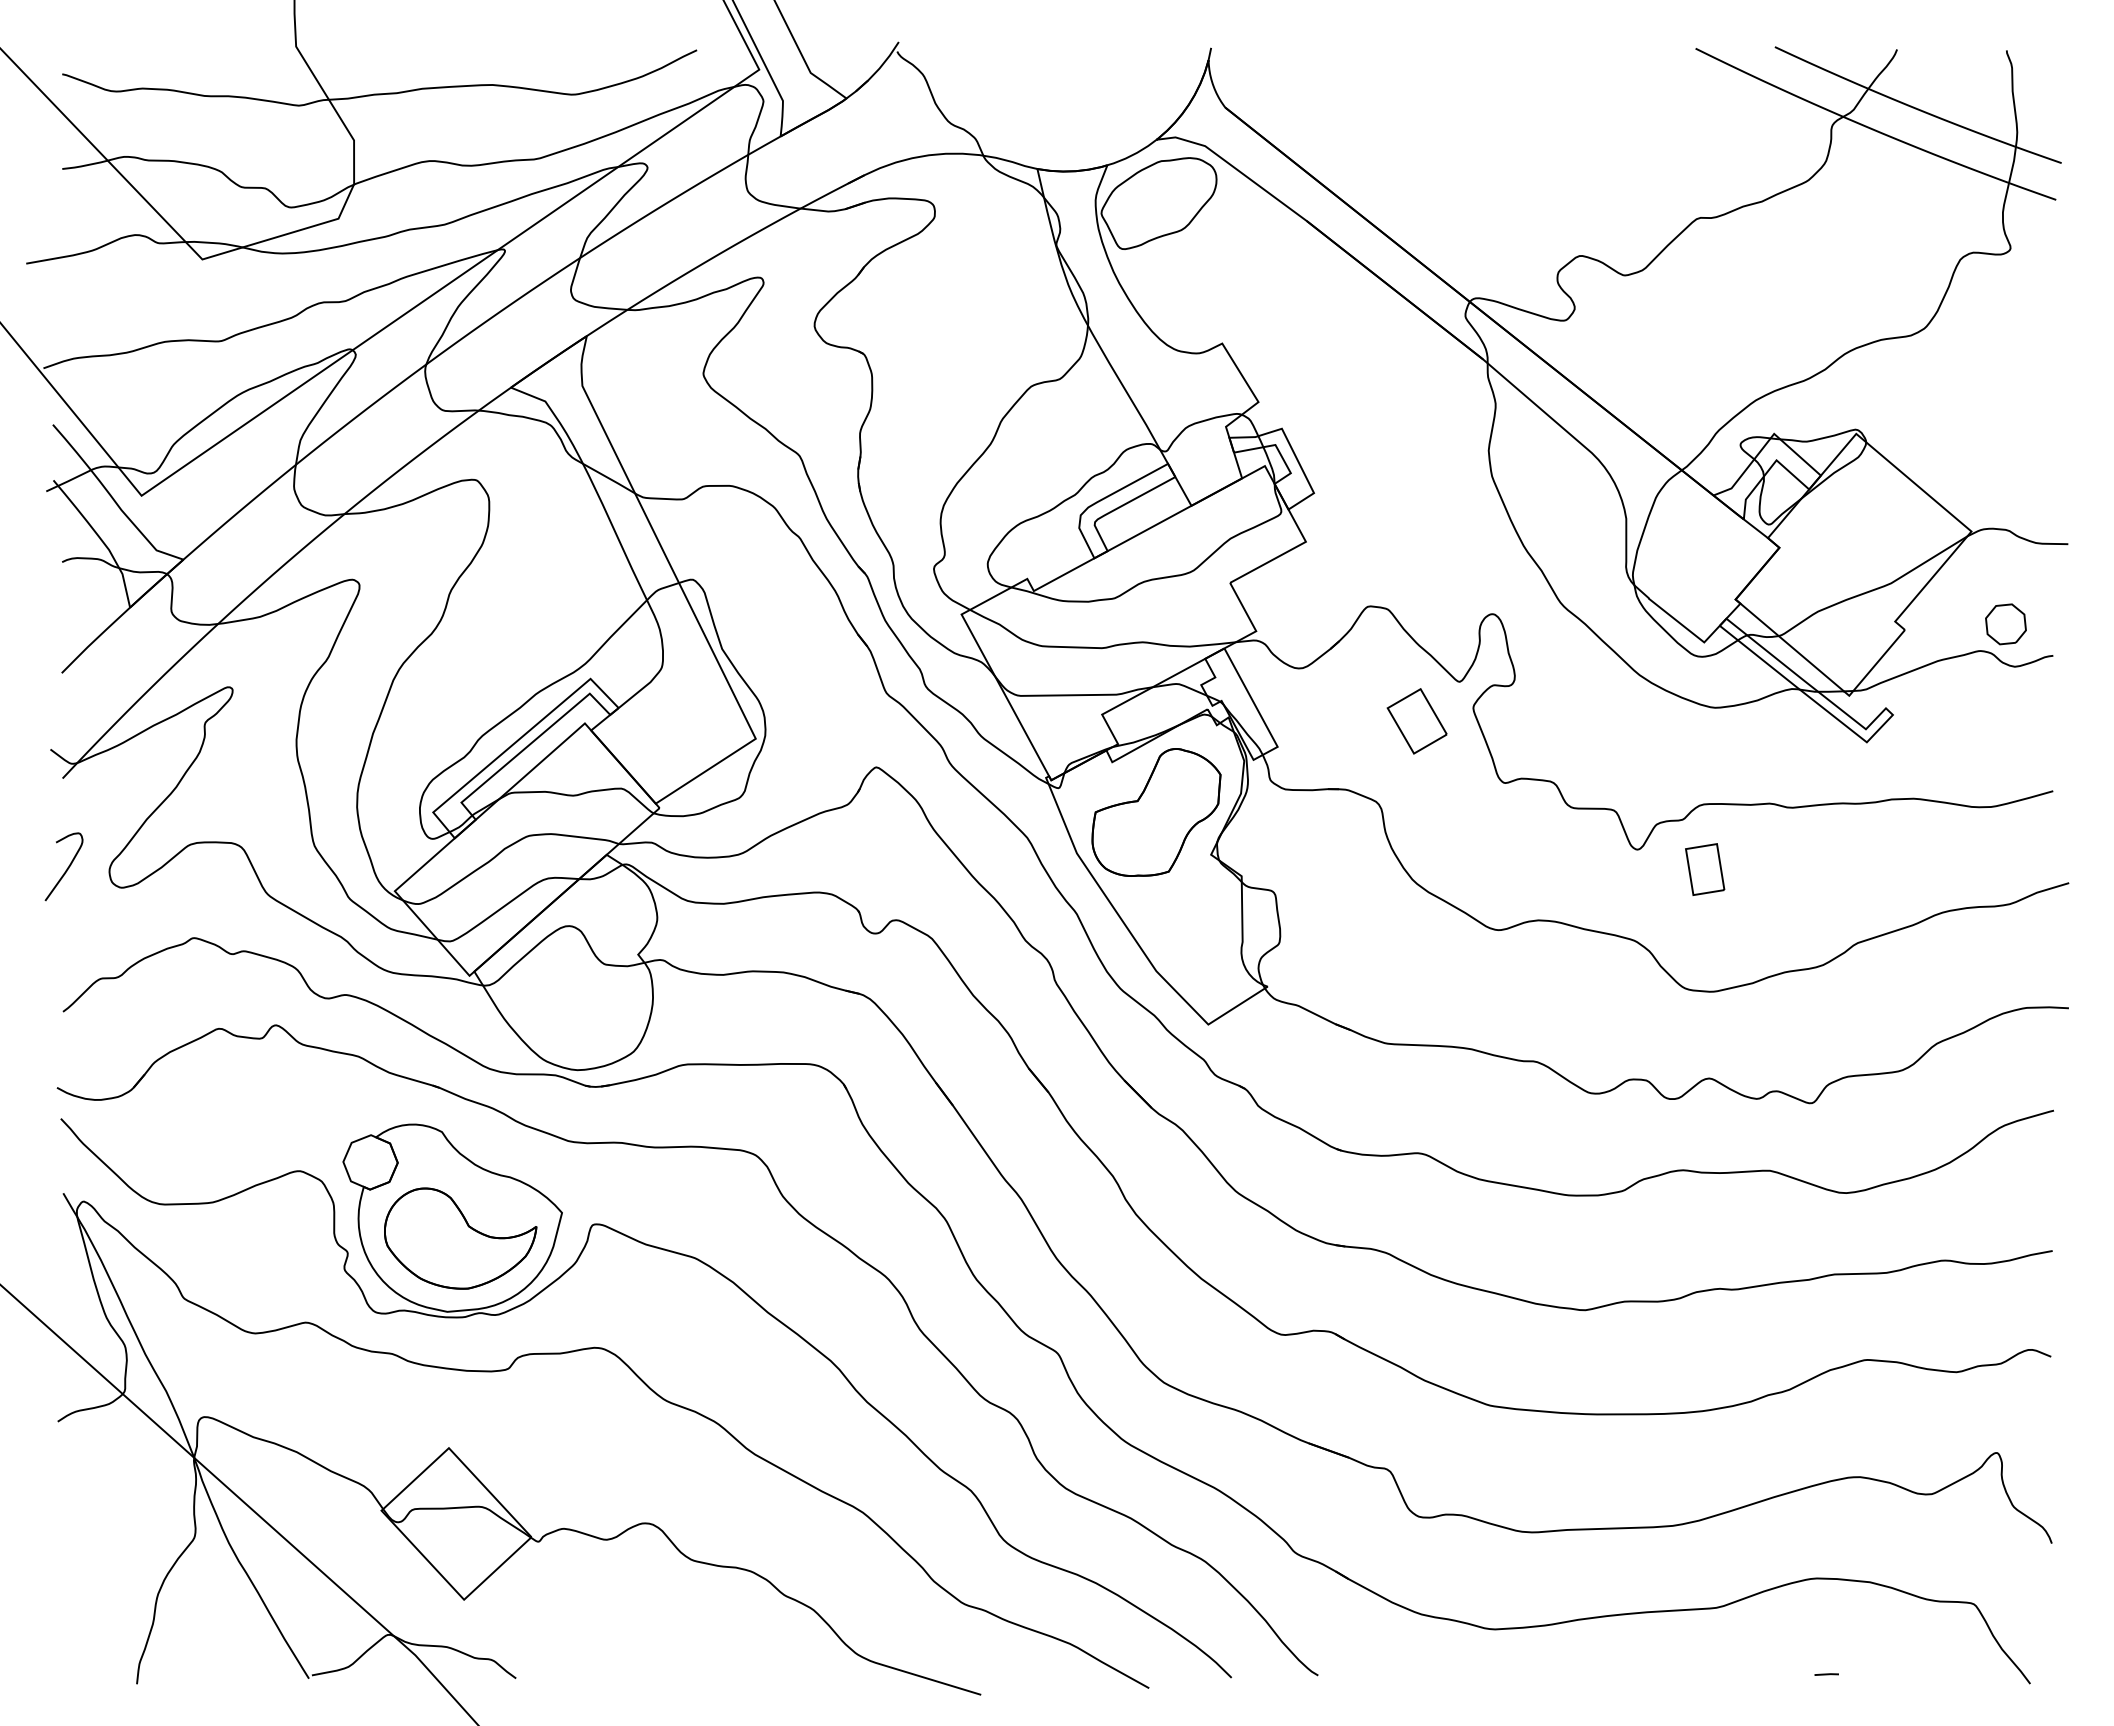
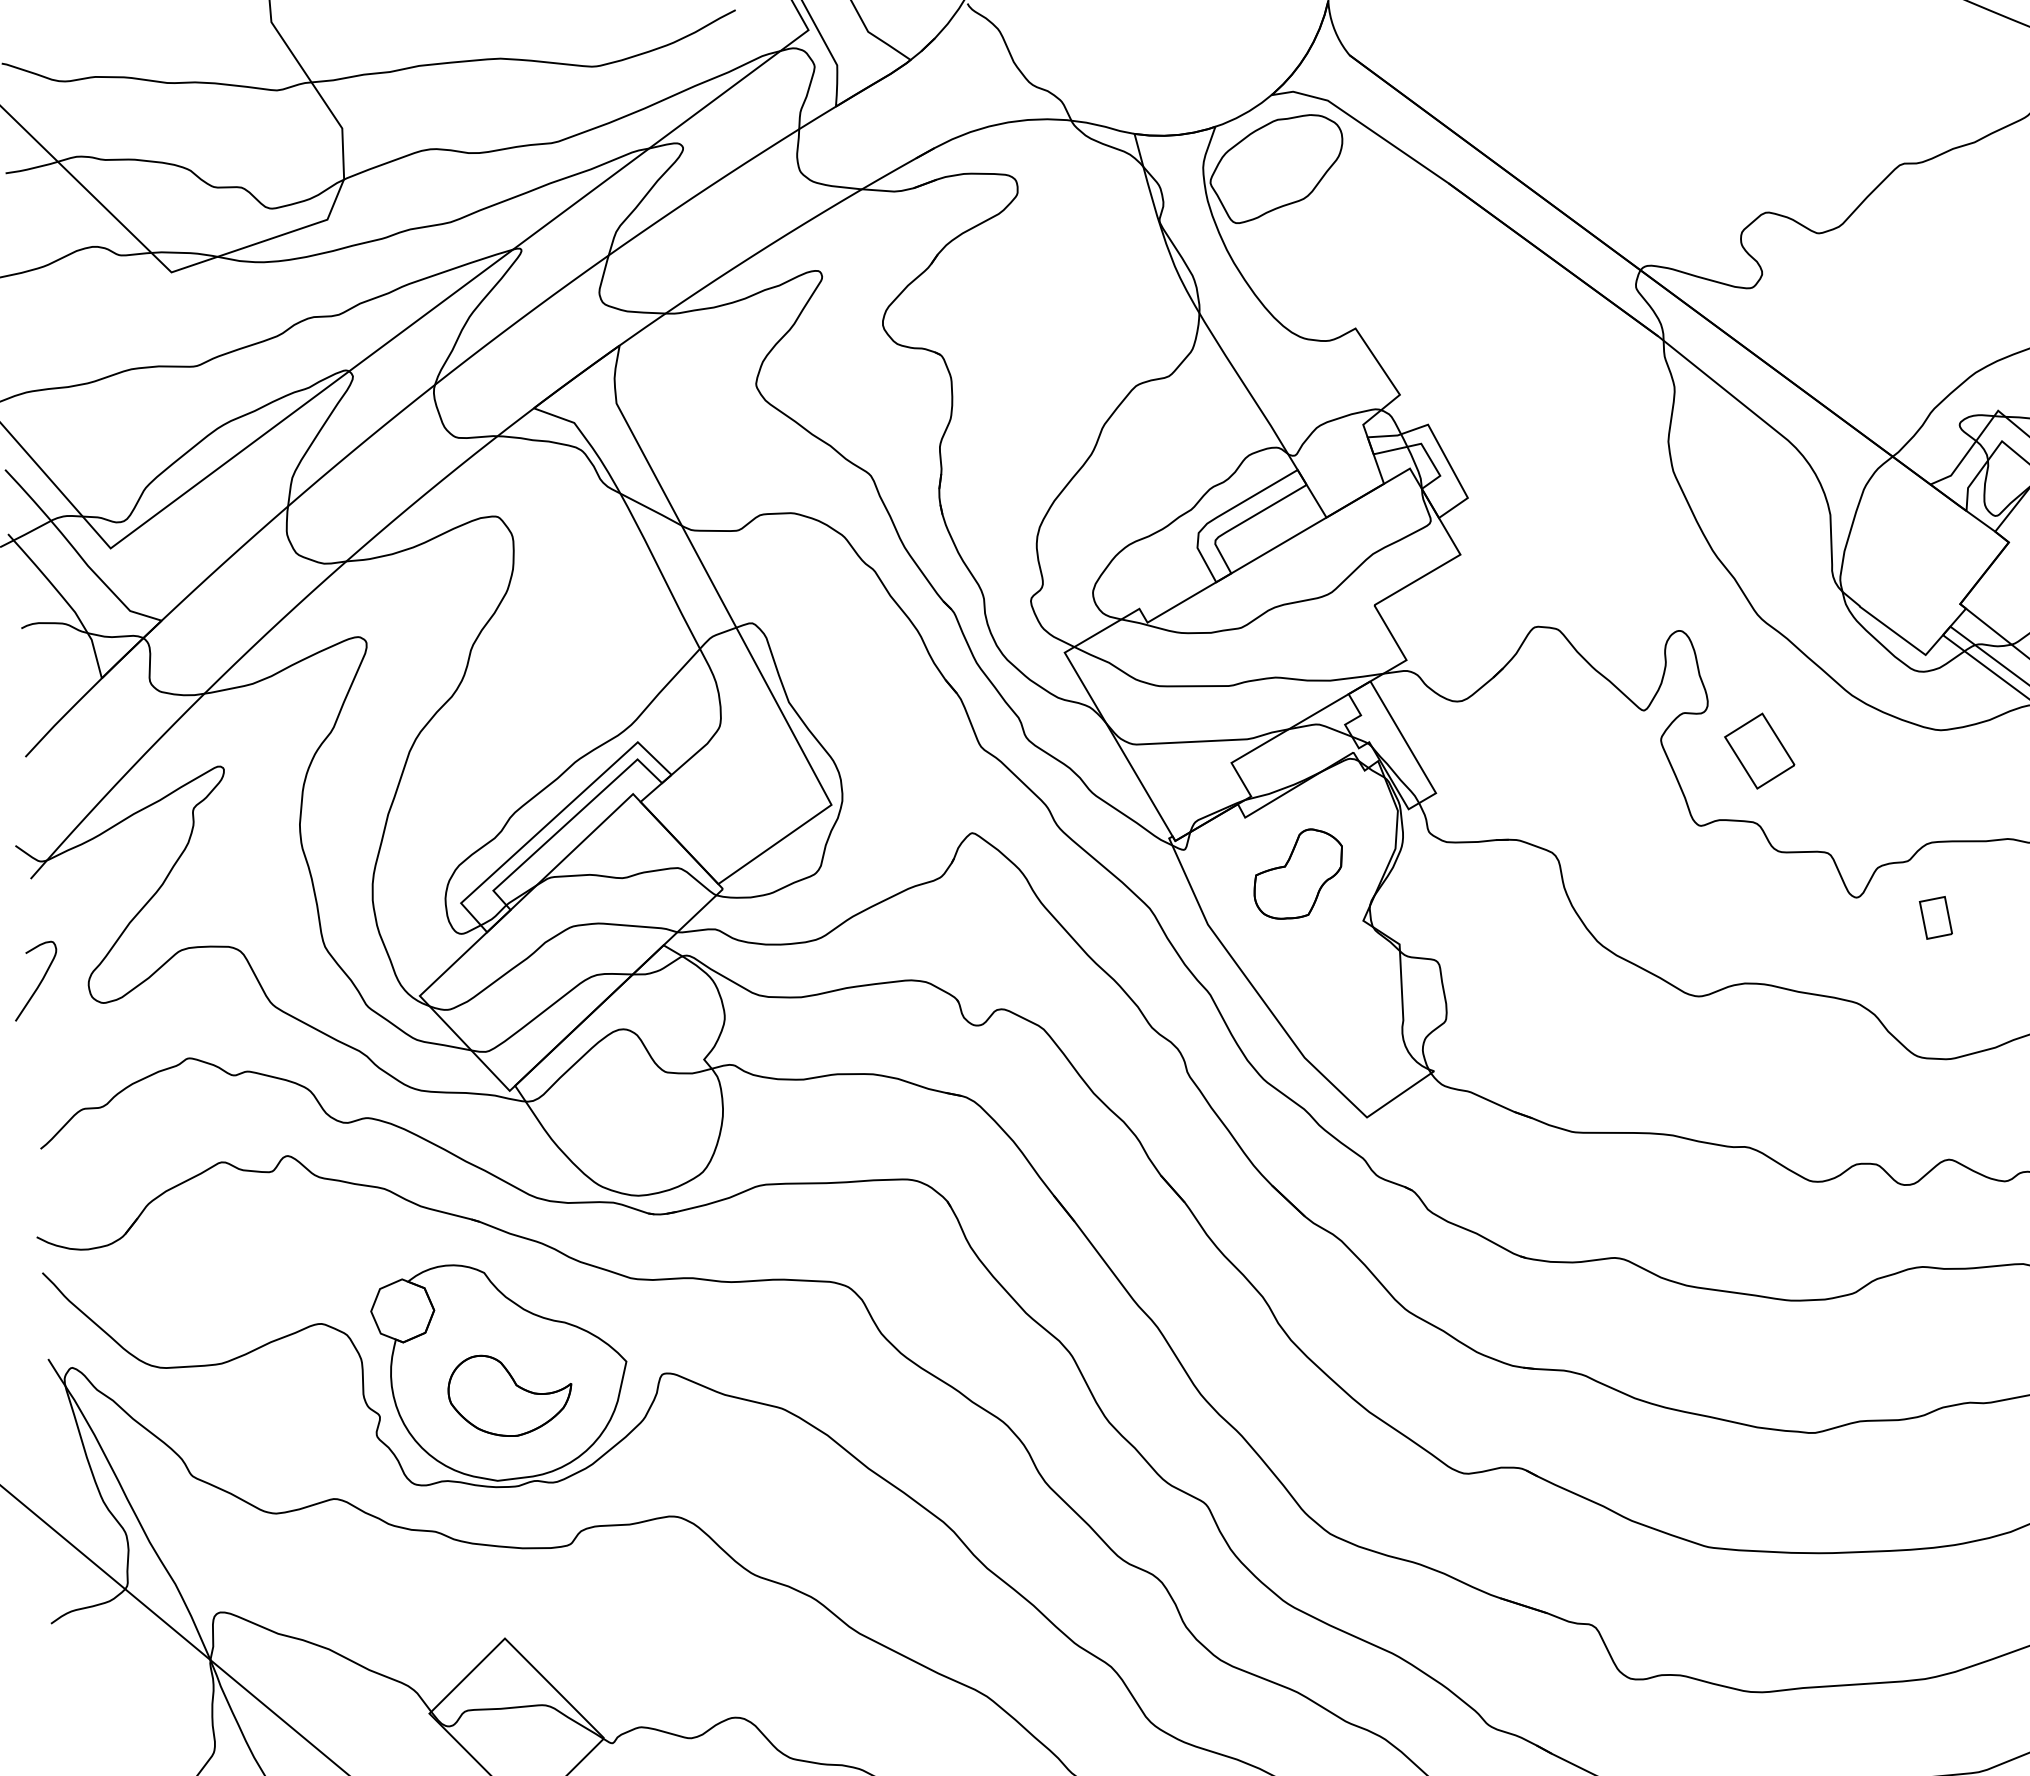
part: (1416, 721) -> (1758, 751), moved
part: (1156, 812) -> (1298, 874), size x0.6
part: (1705, 869) -> (1936, 917), size x0.7
part: (460, 1238) -> (509, 1395), size x0.7

